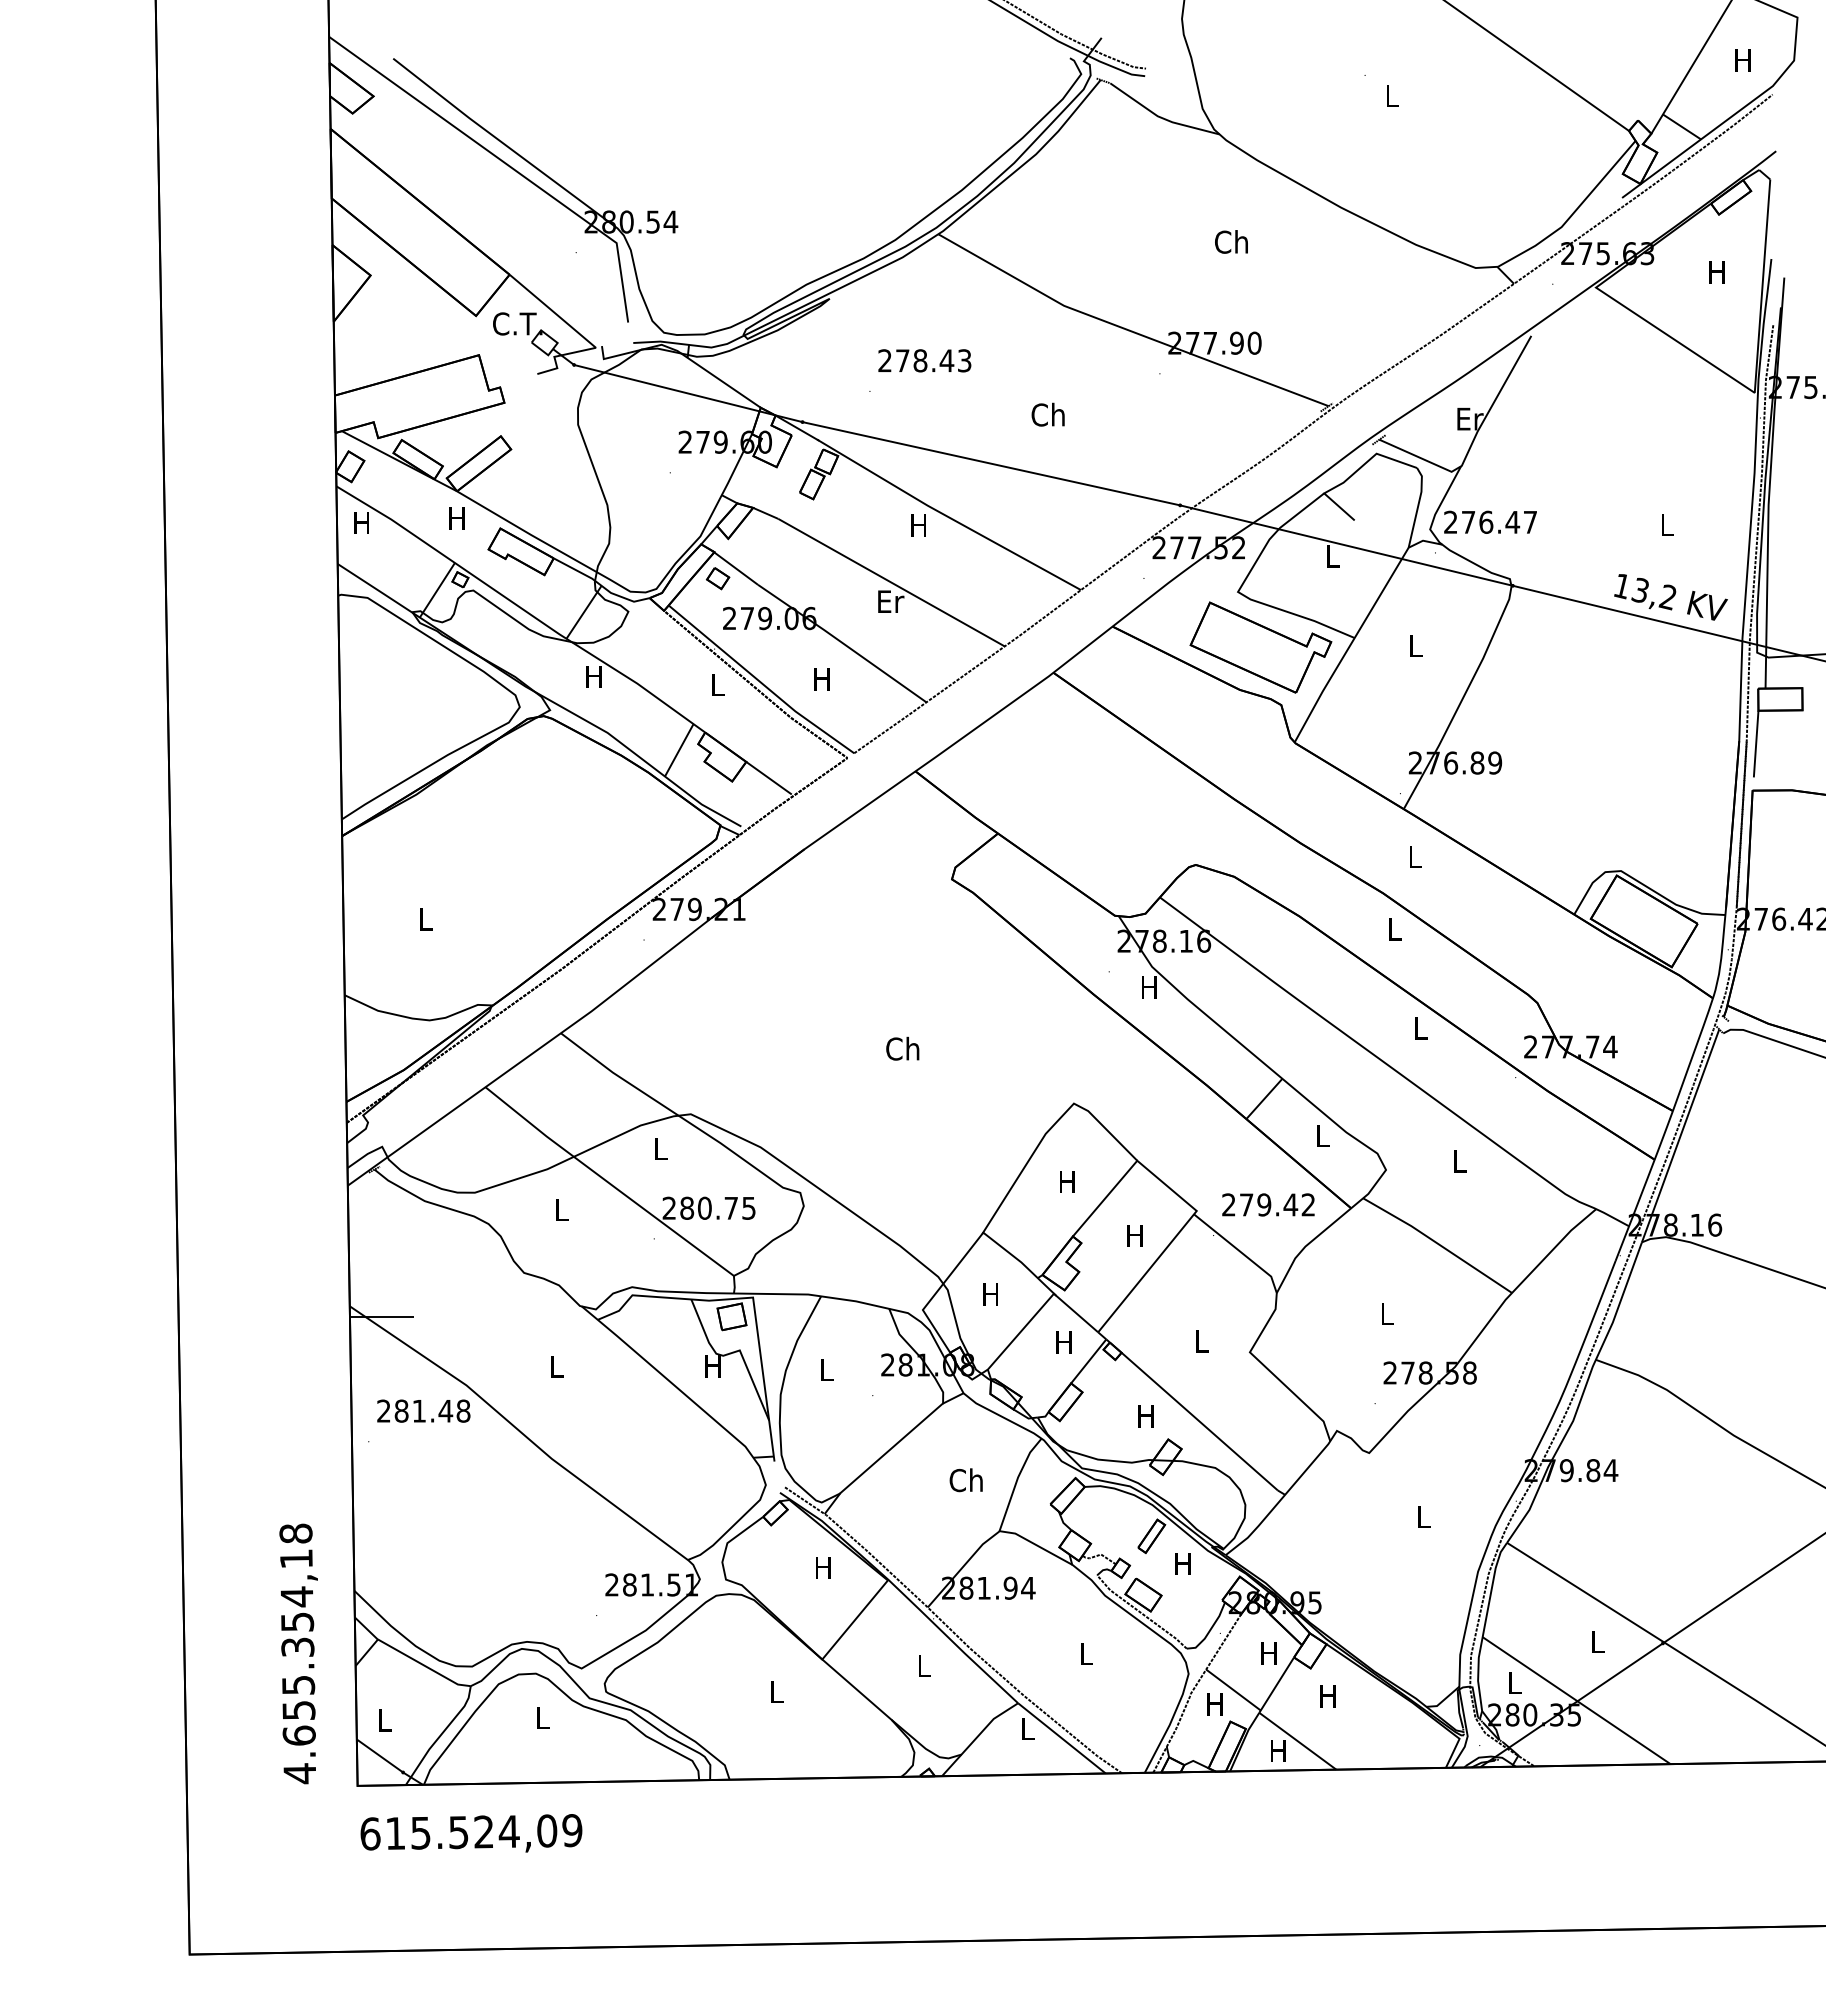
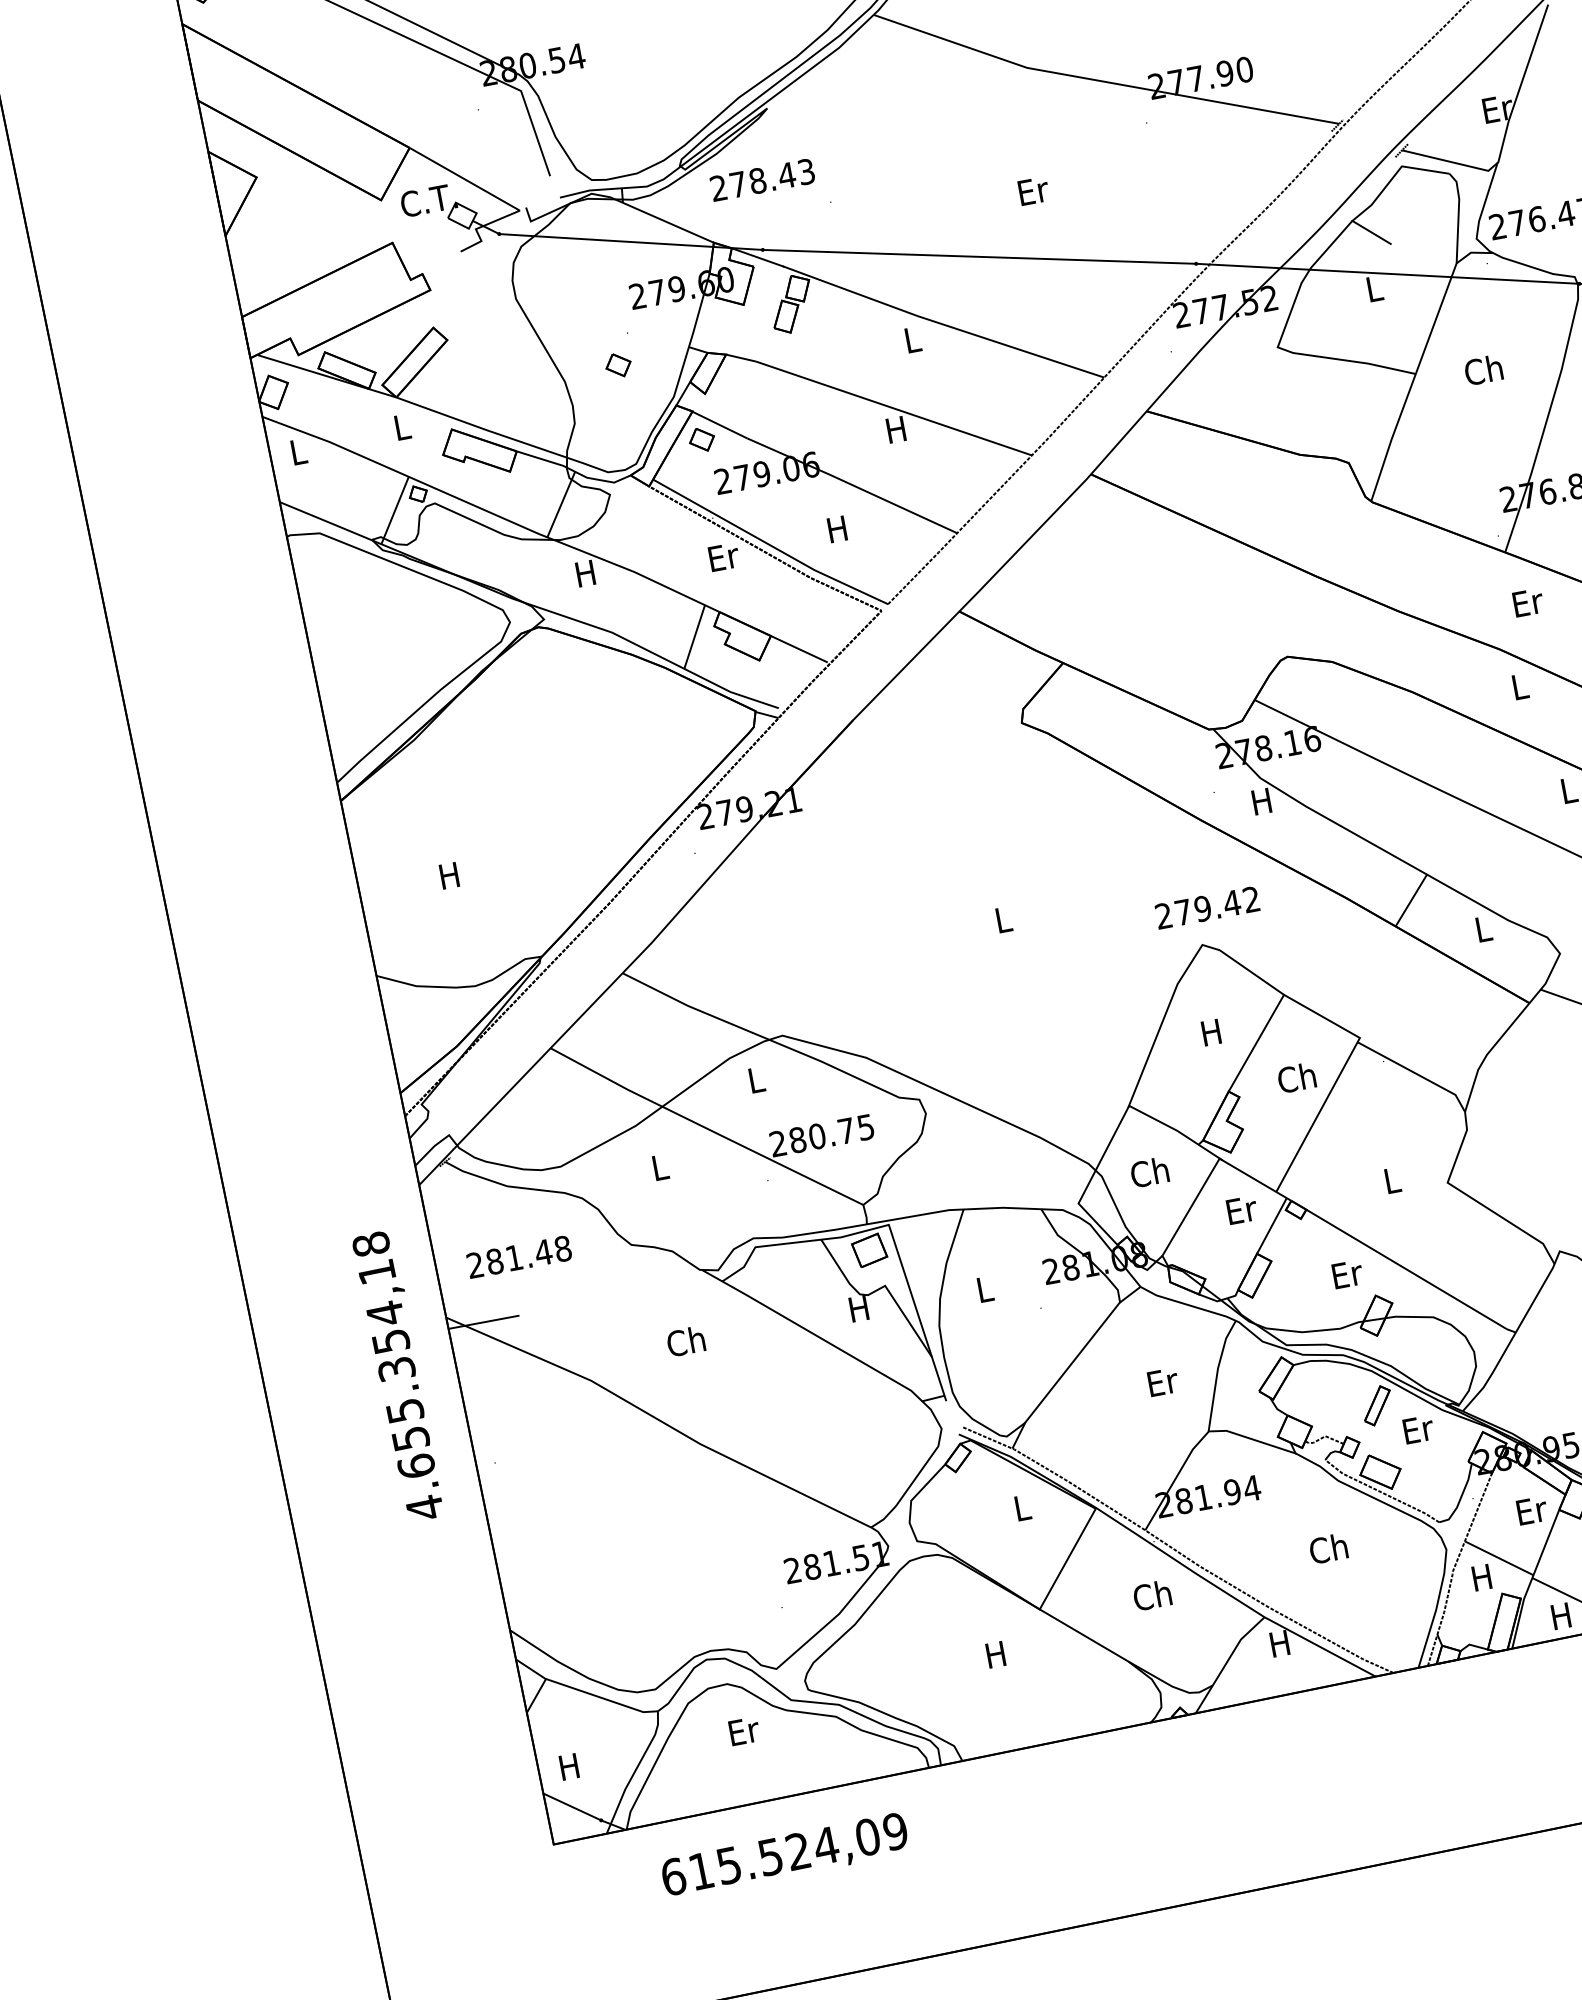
text: (924, 360) -> (762, 179), moved
text: (1047, 414) -> (1031, 191), Ch -> Er
part: (657, 499) -> (618, 365), added
text: (456, 518) -> (401, 427), H -> L
text: (361, 522) -> (297, 451), H -> L
text: (918, 525) -> (911, 339), H -> L
text: (891, 601) -> (897, 429), Er -> H
text: (1414, 645) -> (1483, 369), L -> Ch
part: (1260, 647) -> (1313, 403), removed
text: (718, 684) -> (724, 556), L -> Er
text: (1416, 856) -> (1528, 602), L -> Er
text: (424, 919) -> (448, 876), L -> H
text: (902, 1048) -> (1002, 919), Ch -> L
text: (1268, 1204) -> (1207, 907), moved
text: (1134, 1235) -> (1296, 1077), H -> Ch
text: (989, 1294) -> (1148, 1172), H -> Ch
text: (1065, 1342) -> (1242, 1209), H -> Er
text: (555, 1366) -> (685, 1341), L -> Ch
text: (423, 1410) -> (518, 1256), moved
text: (1147, 1416) -> (1348, 1274), H -> Er
text: (965, 1480) -> (1160, 1382), Ch -> Er
text: (1184, 1563) -> (1419, 1428), H -> Er
text: (823, 1567) -> (1022, 1507), H -> L
text: (298, 1653) -> (398, 1375), moved
text: (1085, 1653) -> (1328, 1548), L -> Ch
text: (1270, 1653) -> (1532, 1510), H -> Er
text: (922, 1665) -> (1151, 1595), L -> Ch
text: (776, 1691) -> (995, 1654), L -> H
text: (543, 1717) -> (744, 1730), L -> Er
text: (383, 1720) -> (568, 1767), L -> H
text: (1026, 1728) -> (1279, 1643), L -> H
text: (471, 1833) -> (784, 1855), moved

